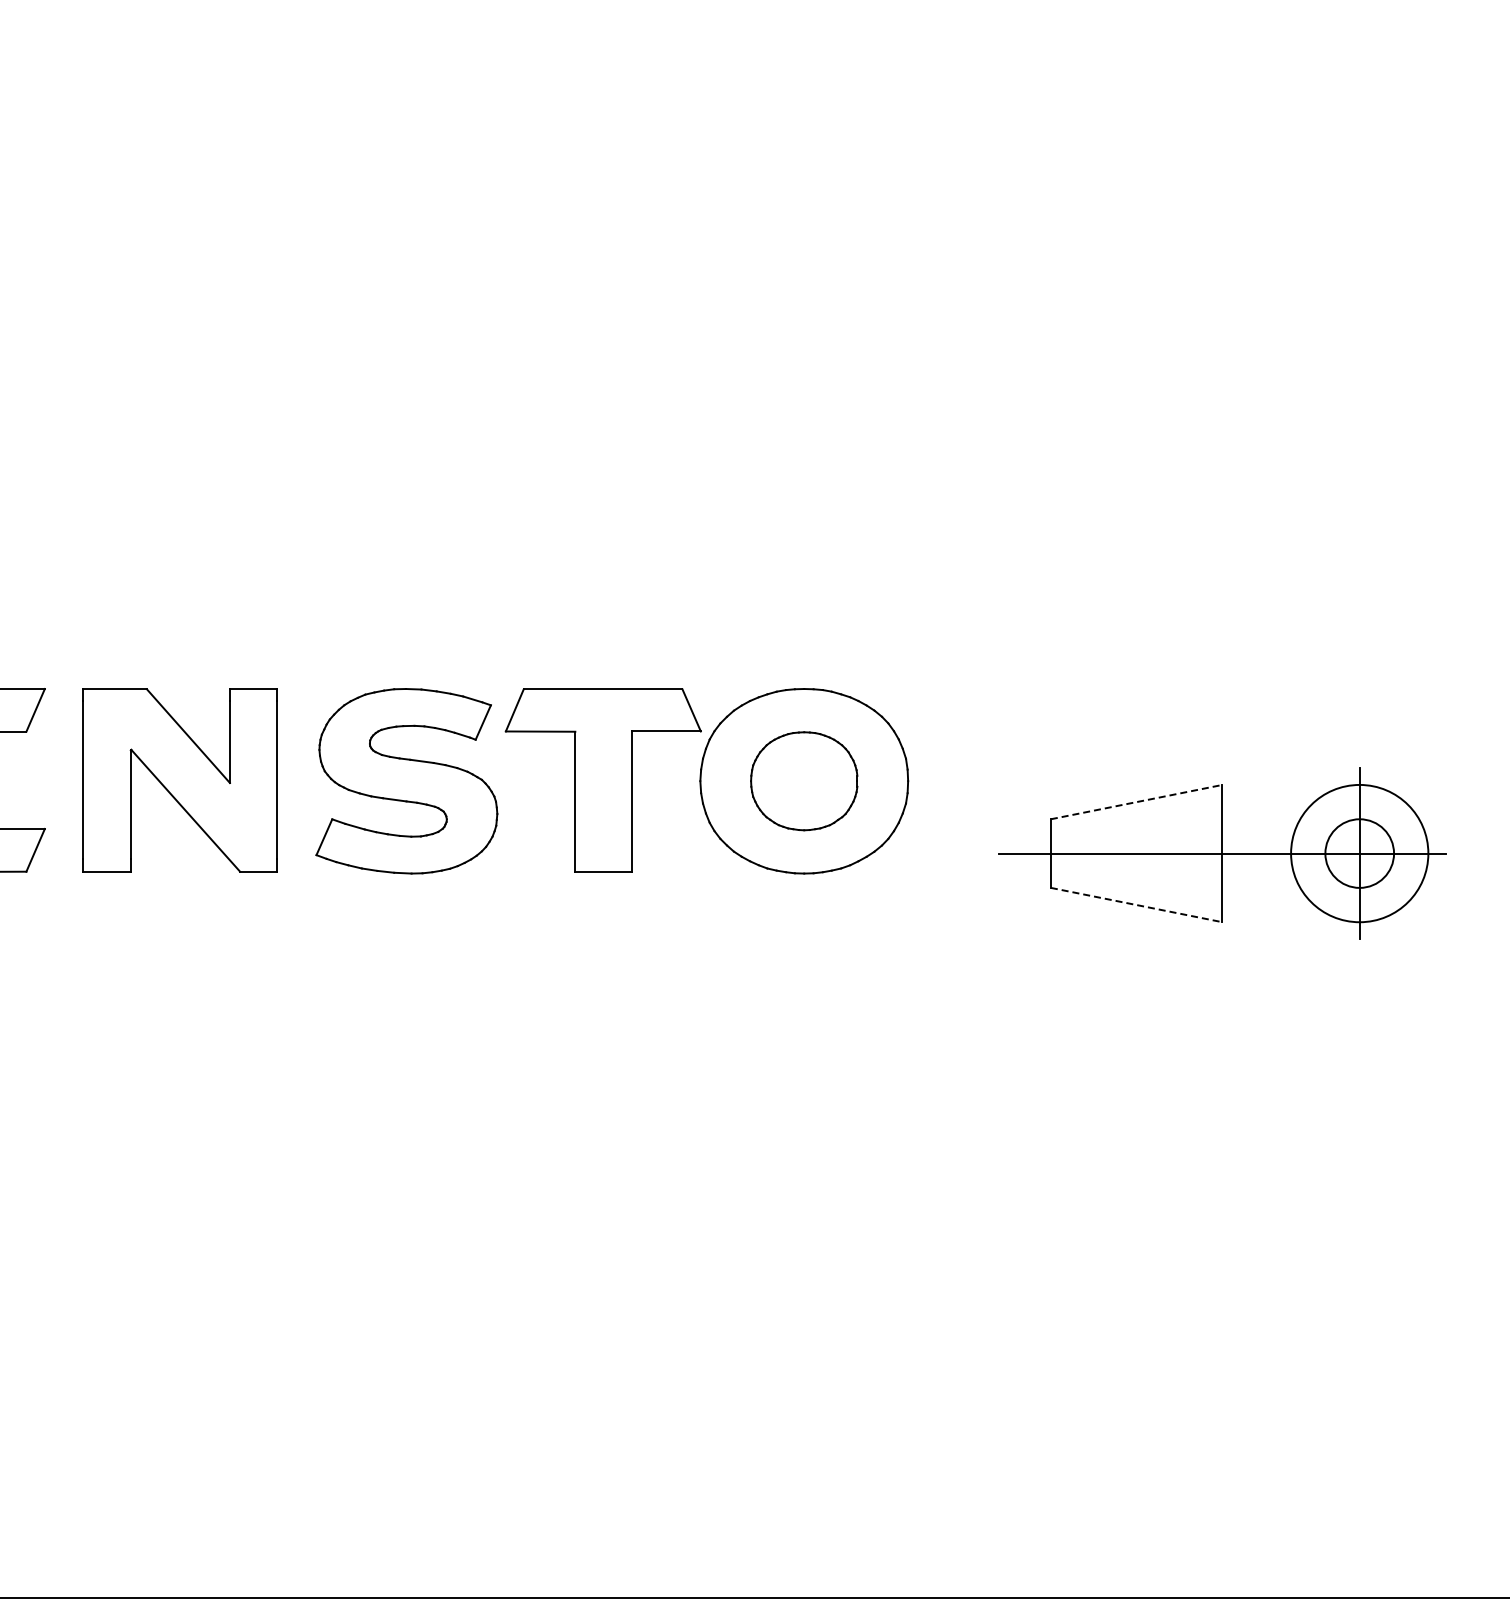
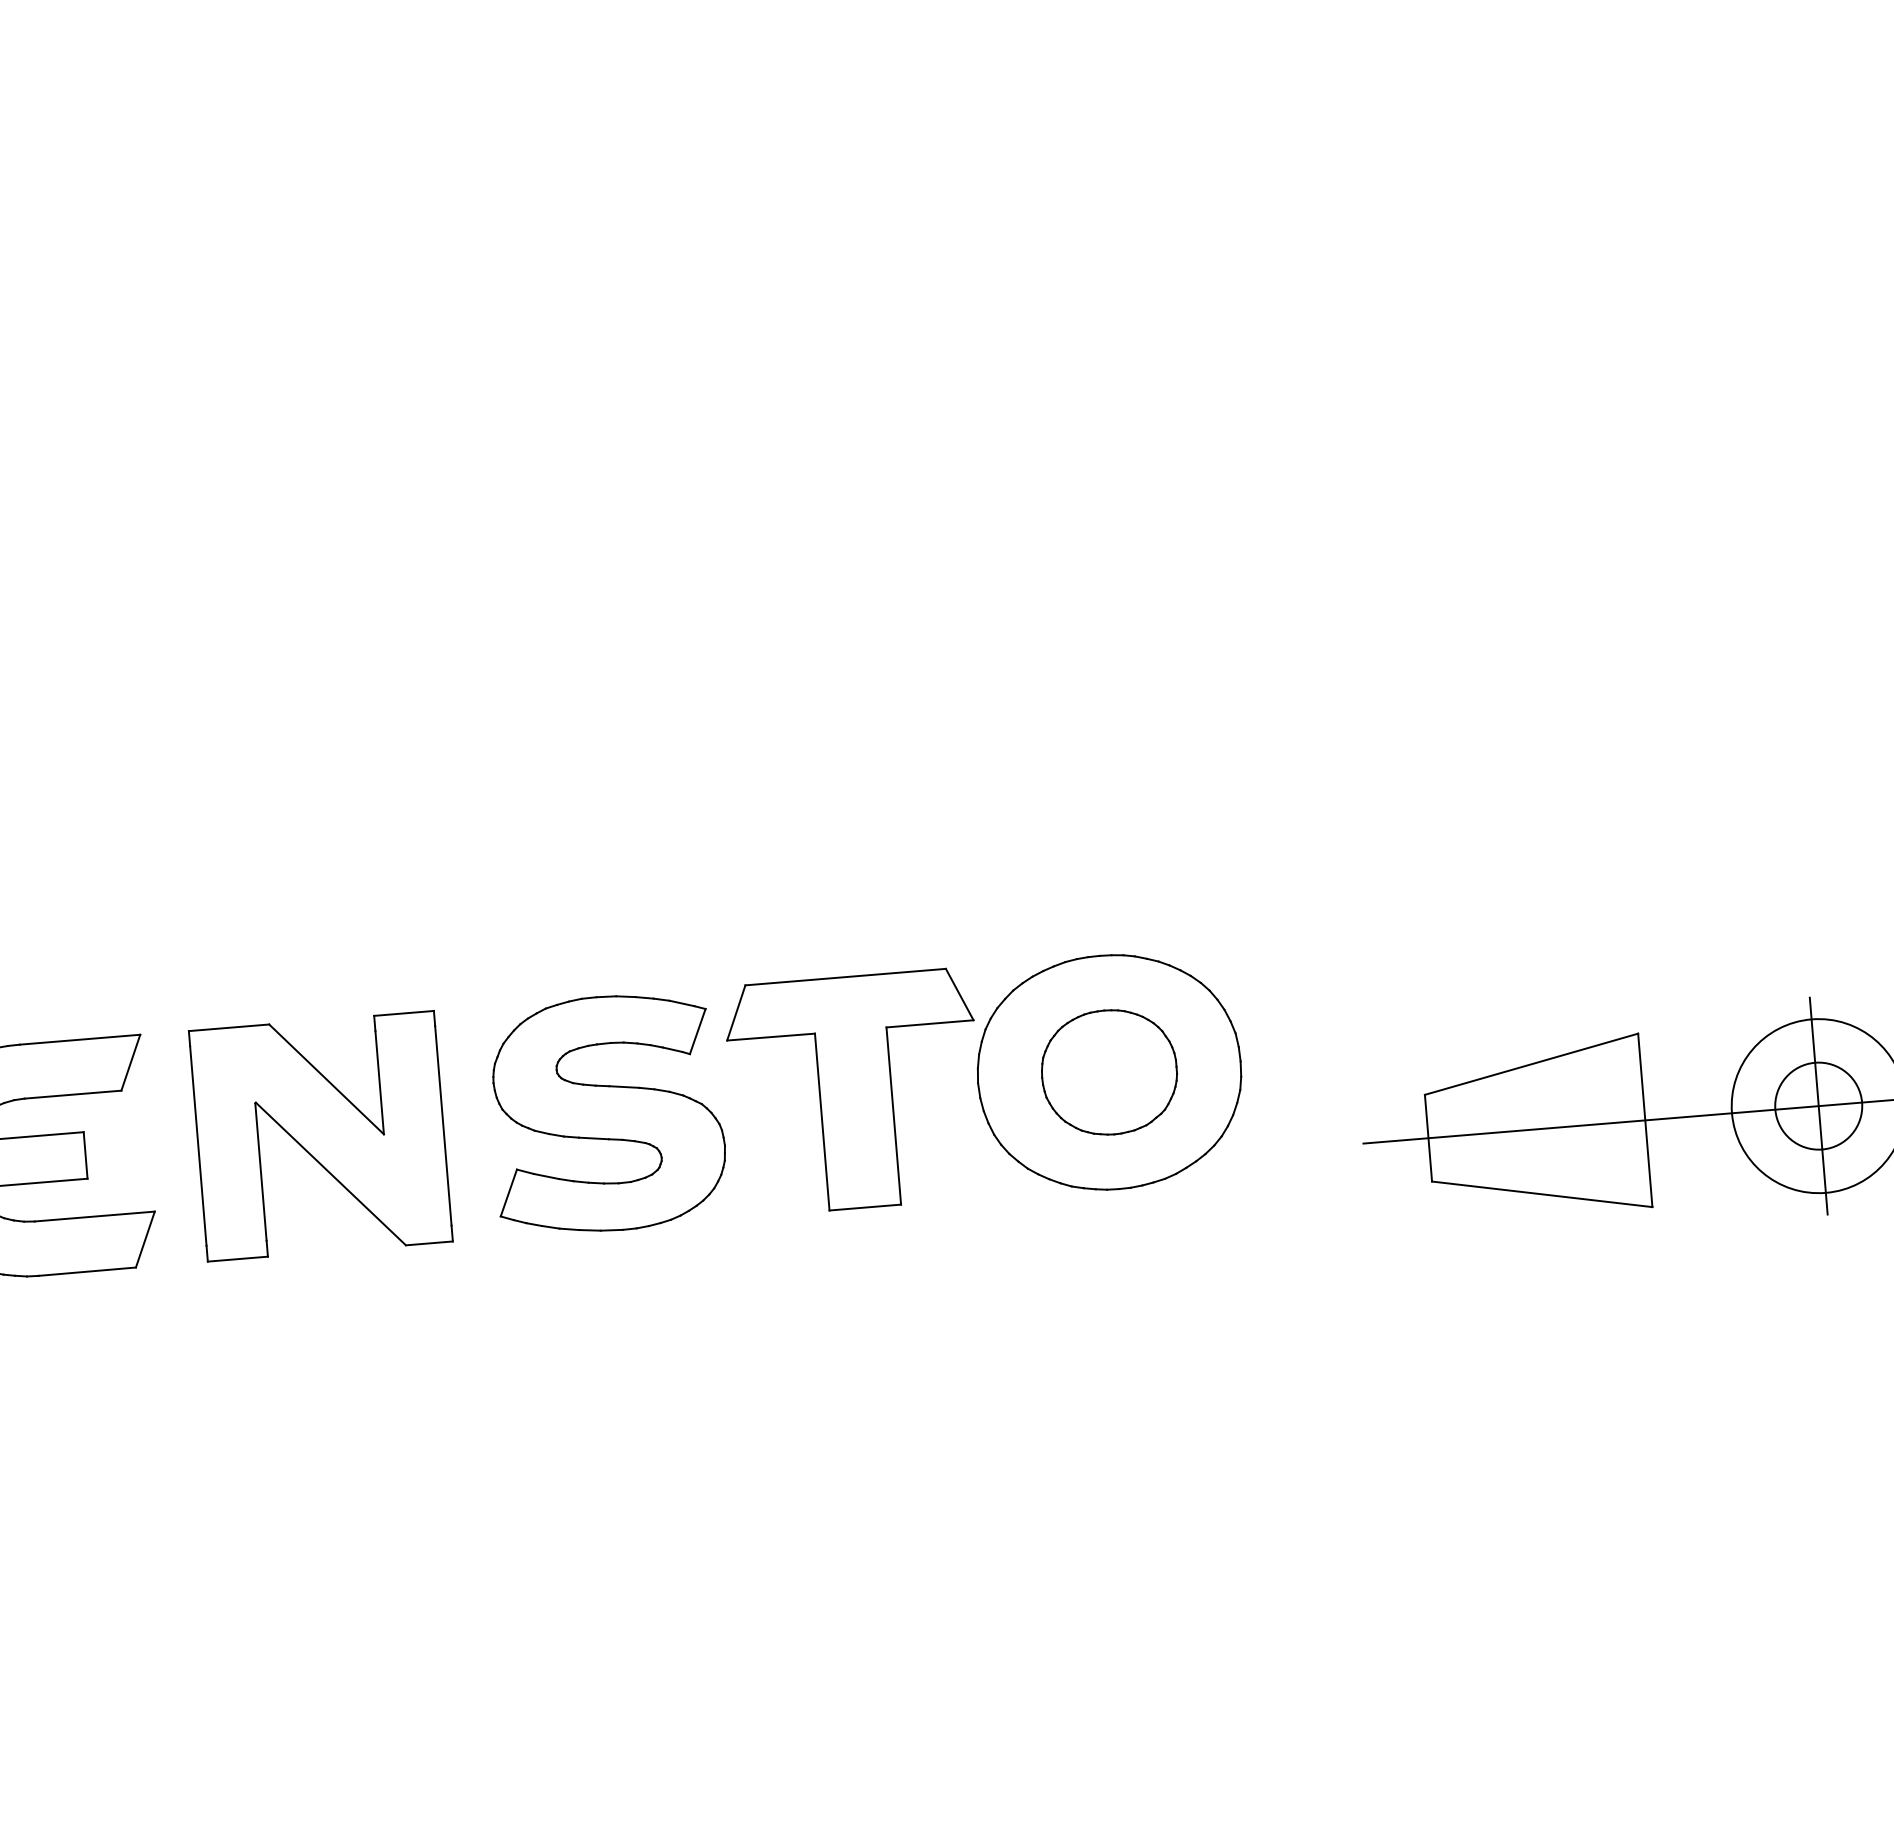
line: (1137, 802) -> (1532, 1064), dashed -> solid
line: (1137, 905) -> (1543, 1194), dashed -> solid

